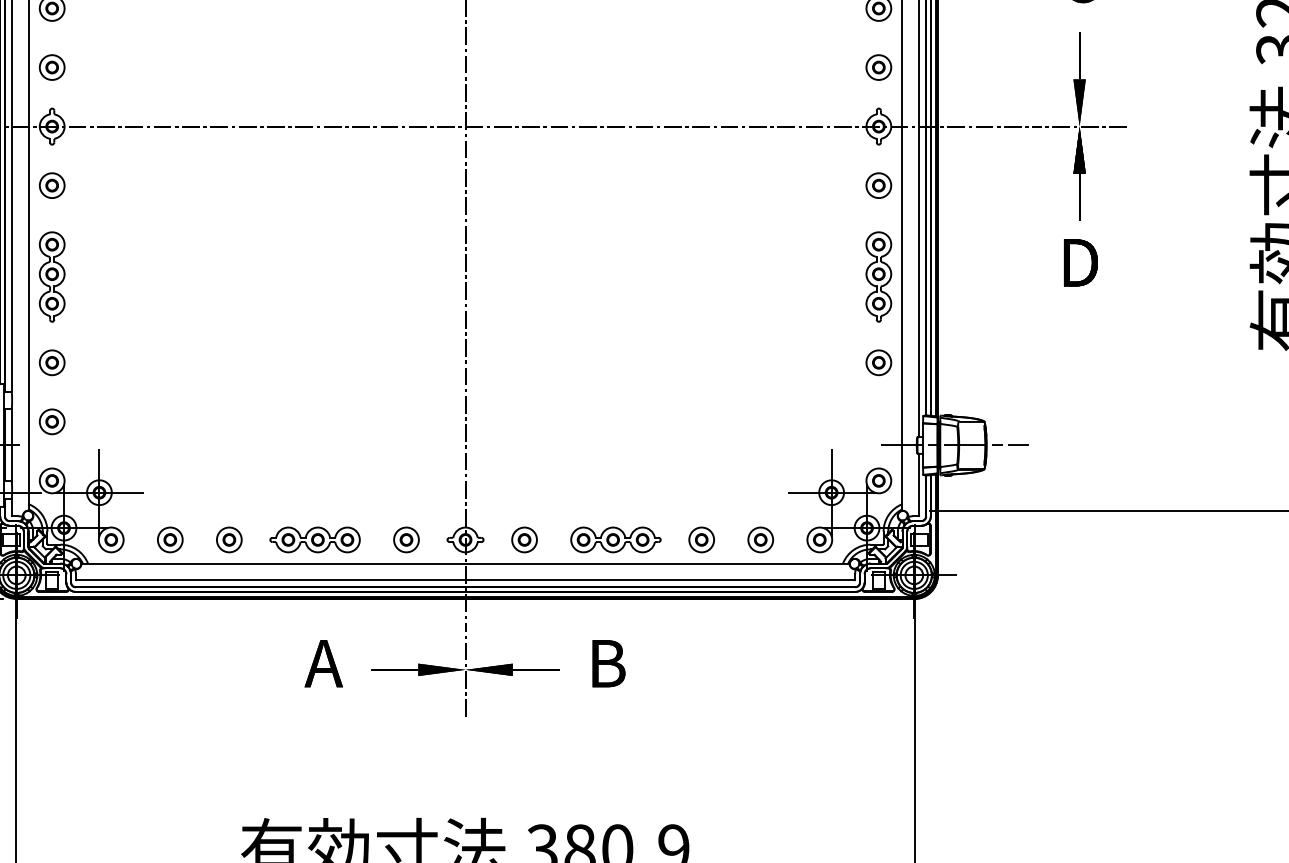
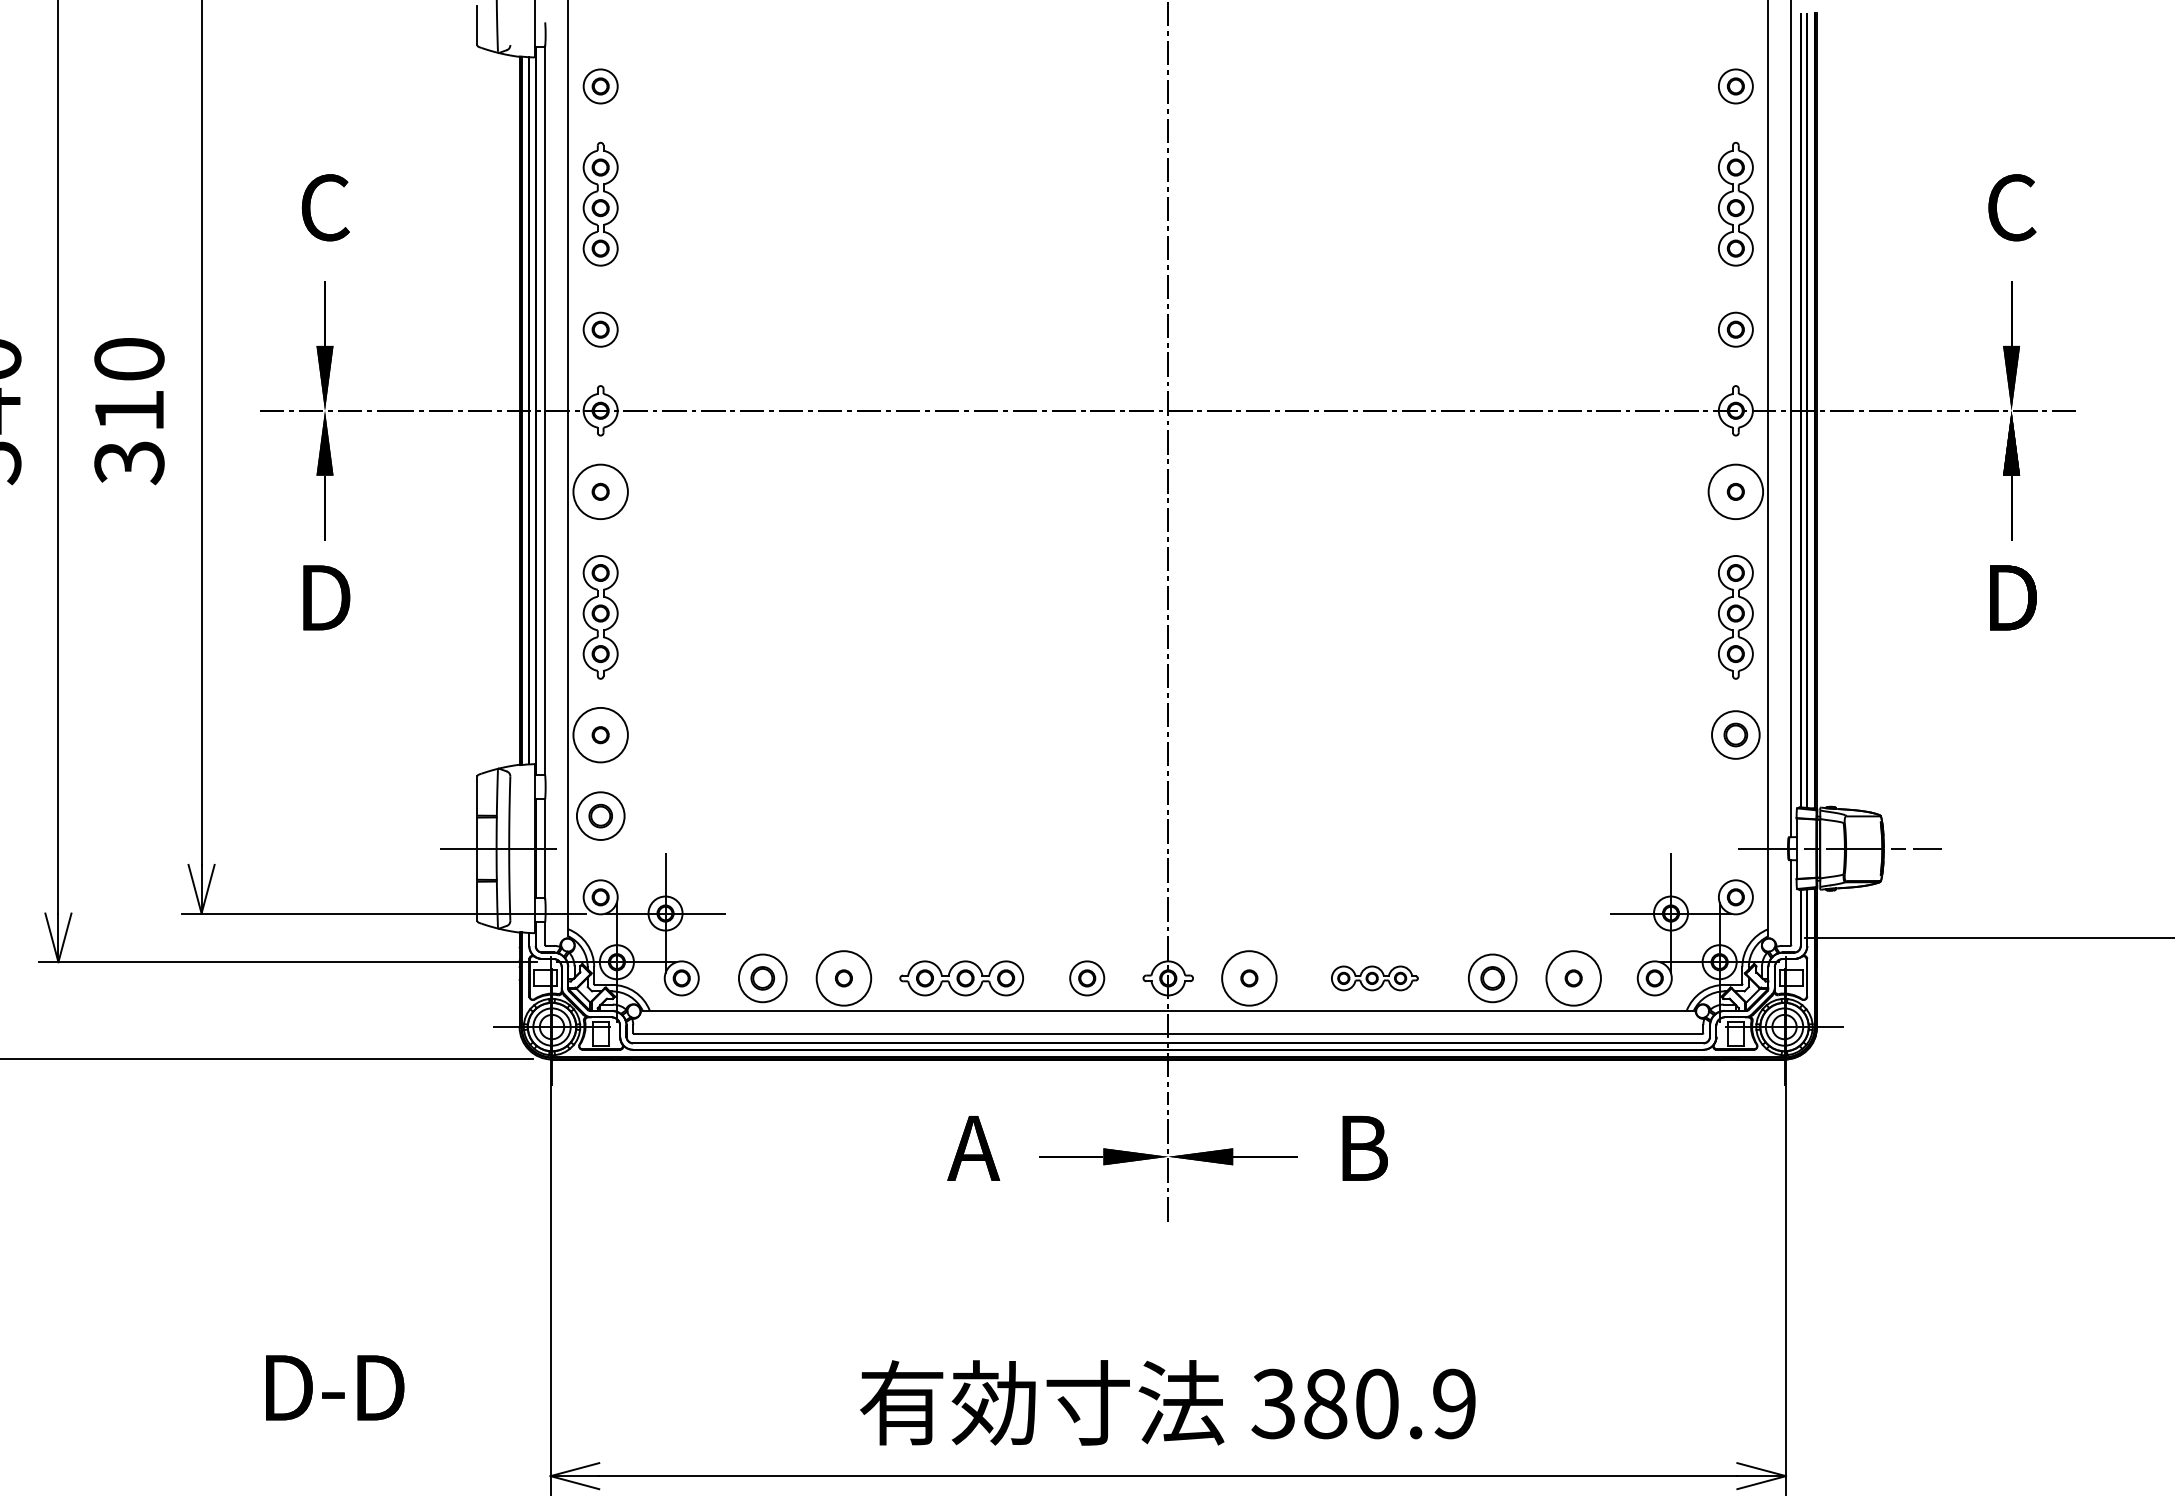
circle: (52, 185) -> (600, 491), size x1.6
circle: (878, 185) -> (1735, 491), size x1.6
circle: (52, 363) -> (600, 735), size x1.6
part: (878, 363) -> (1735, 735), size x1.4
part: (52, 422) -> (600, 816), size x1.4
part: (170, 540) -> (762, 978), size x1.4
circle: (229, 540) -> (843, 978), size x1.6
circle: (524, 540) -> (1249, 978), size x1.6
part: (615, 540) -> (1374, 978), size x0.7
part: (701, 540) -> (1492, 978), size x1.4
circle: (760, 540) -> (1573, 978), size x1.6

